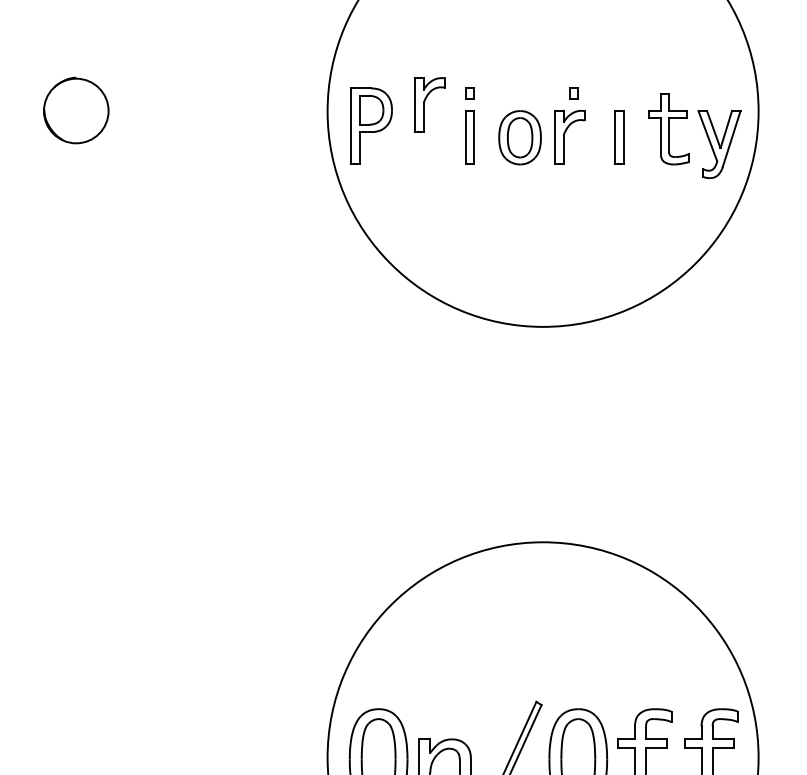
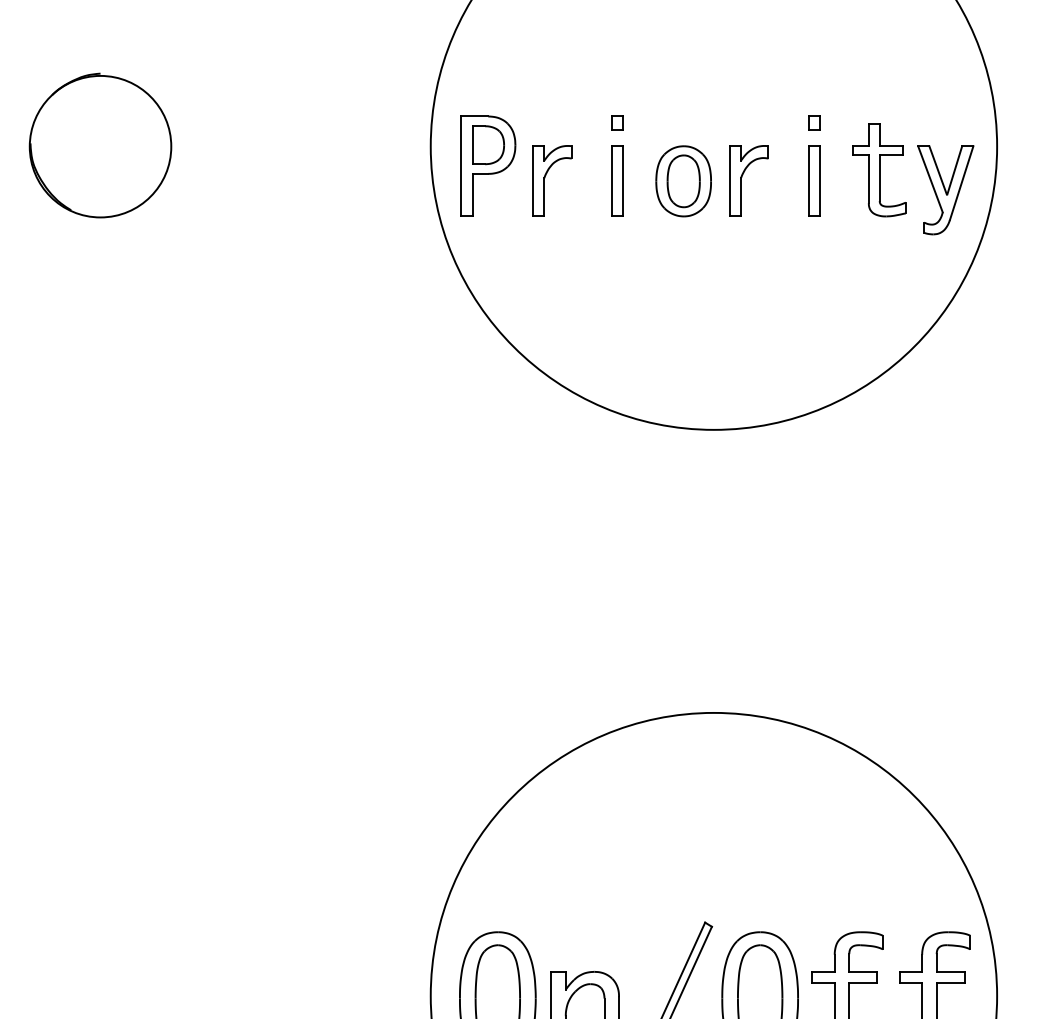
part: (573, 92) -> (814, 122), moved
part: (424, 102) -> (545, 178), moved
part: (76, 110) -> (100, 145), size x1.67

